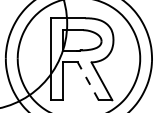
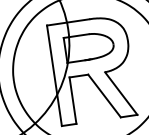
line: (88, 81) -> (104, 96), dashed -> solid

